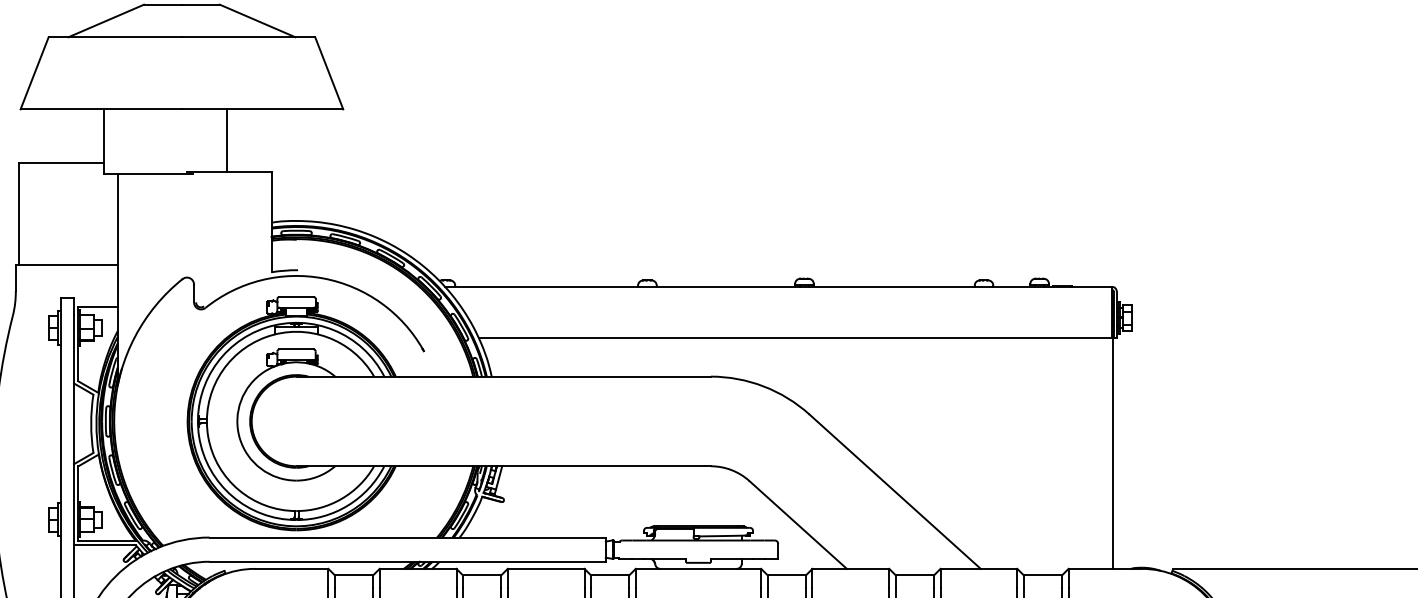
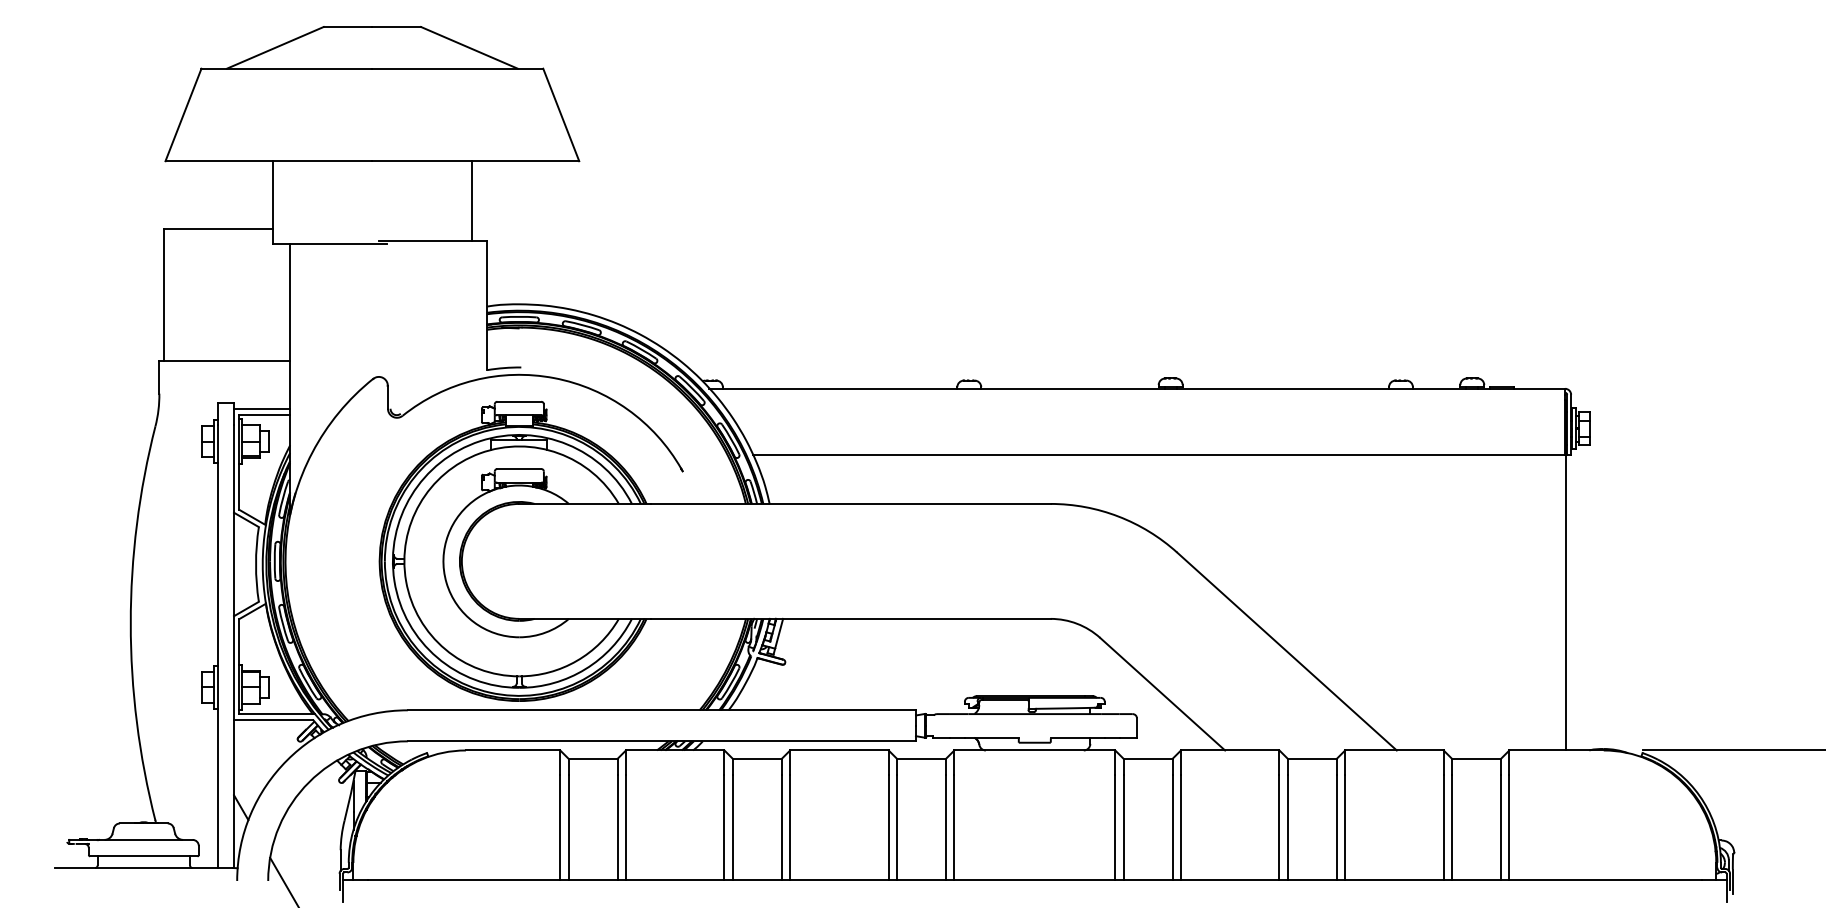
line: (226, 140) -> (471, 200), moved
line: (96, 302) -> (262, 409), added

